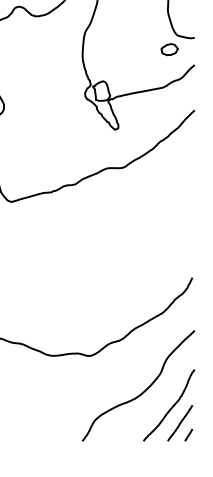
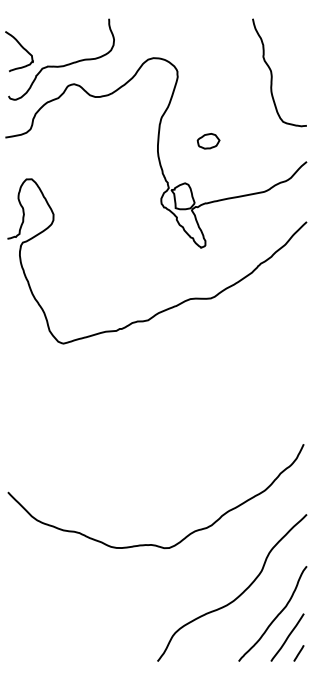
part: (169, 49) -> (208, 141), moved

